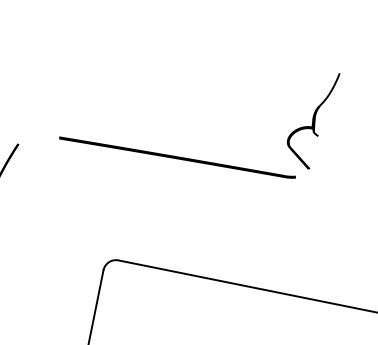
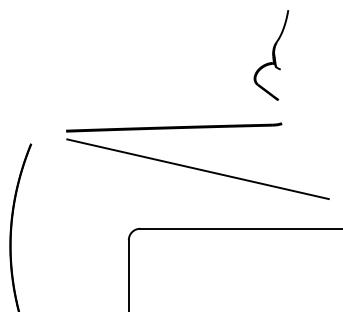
part: (311, 118) -> (271, 55), moved
line: (193, 208) -> (197, 169), added

